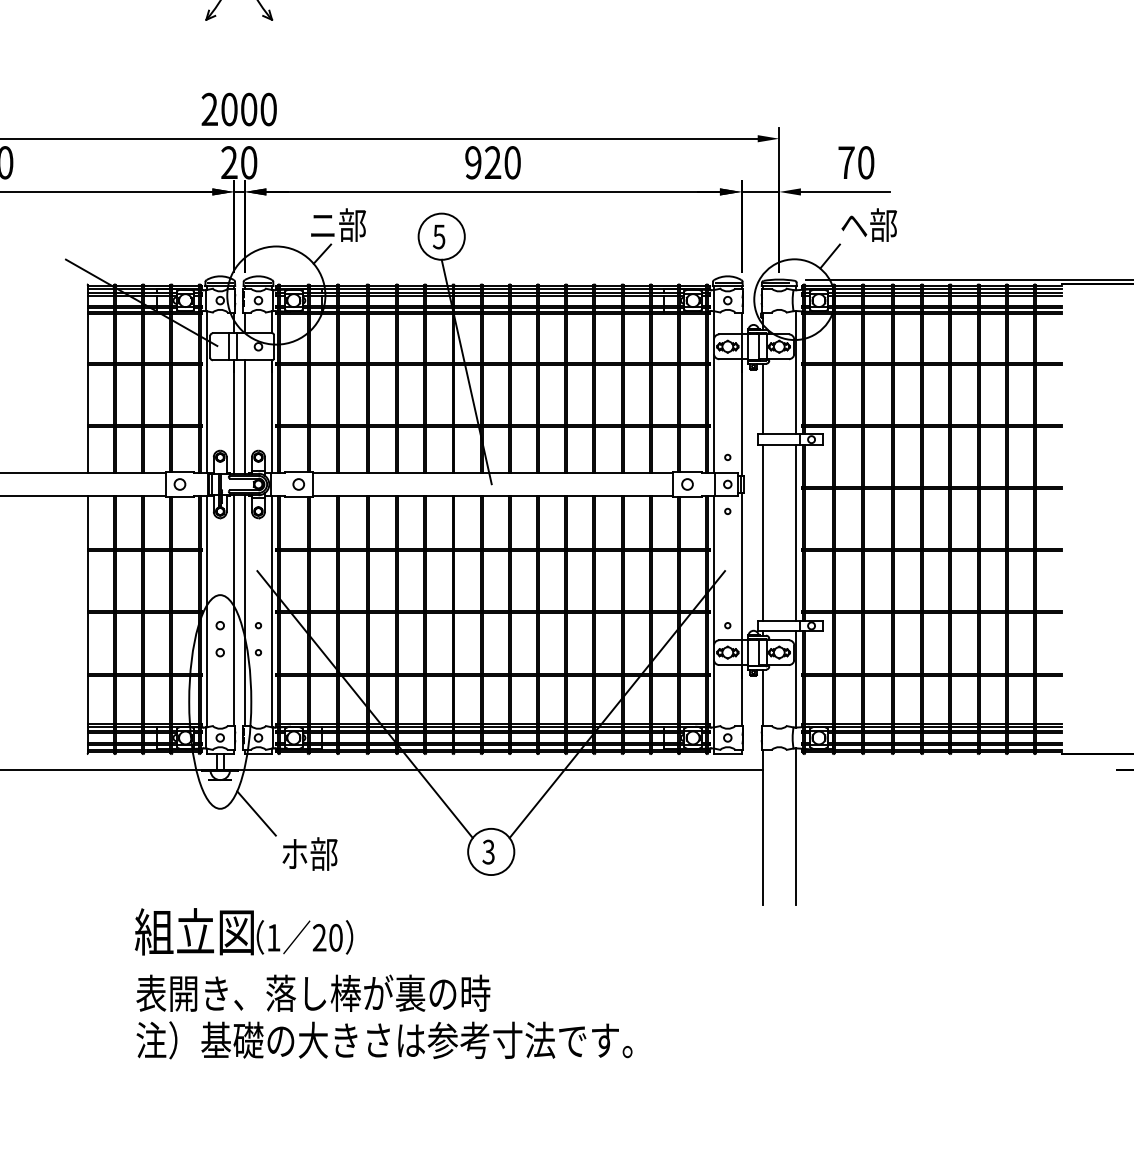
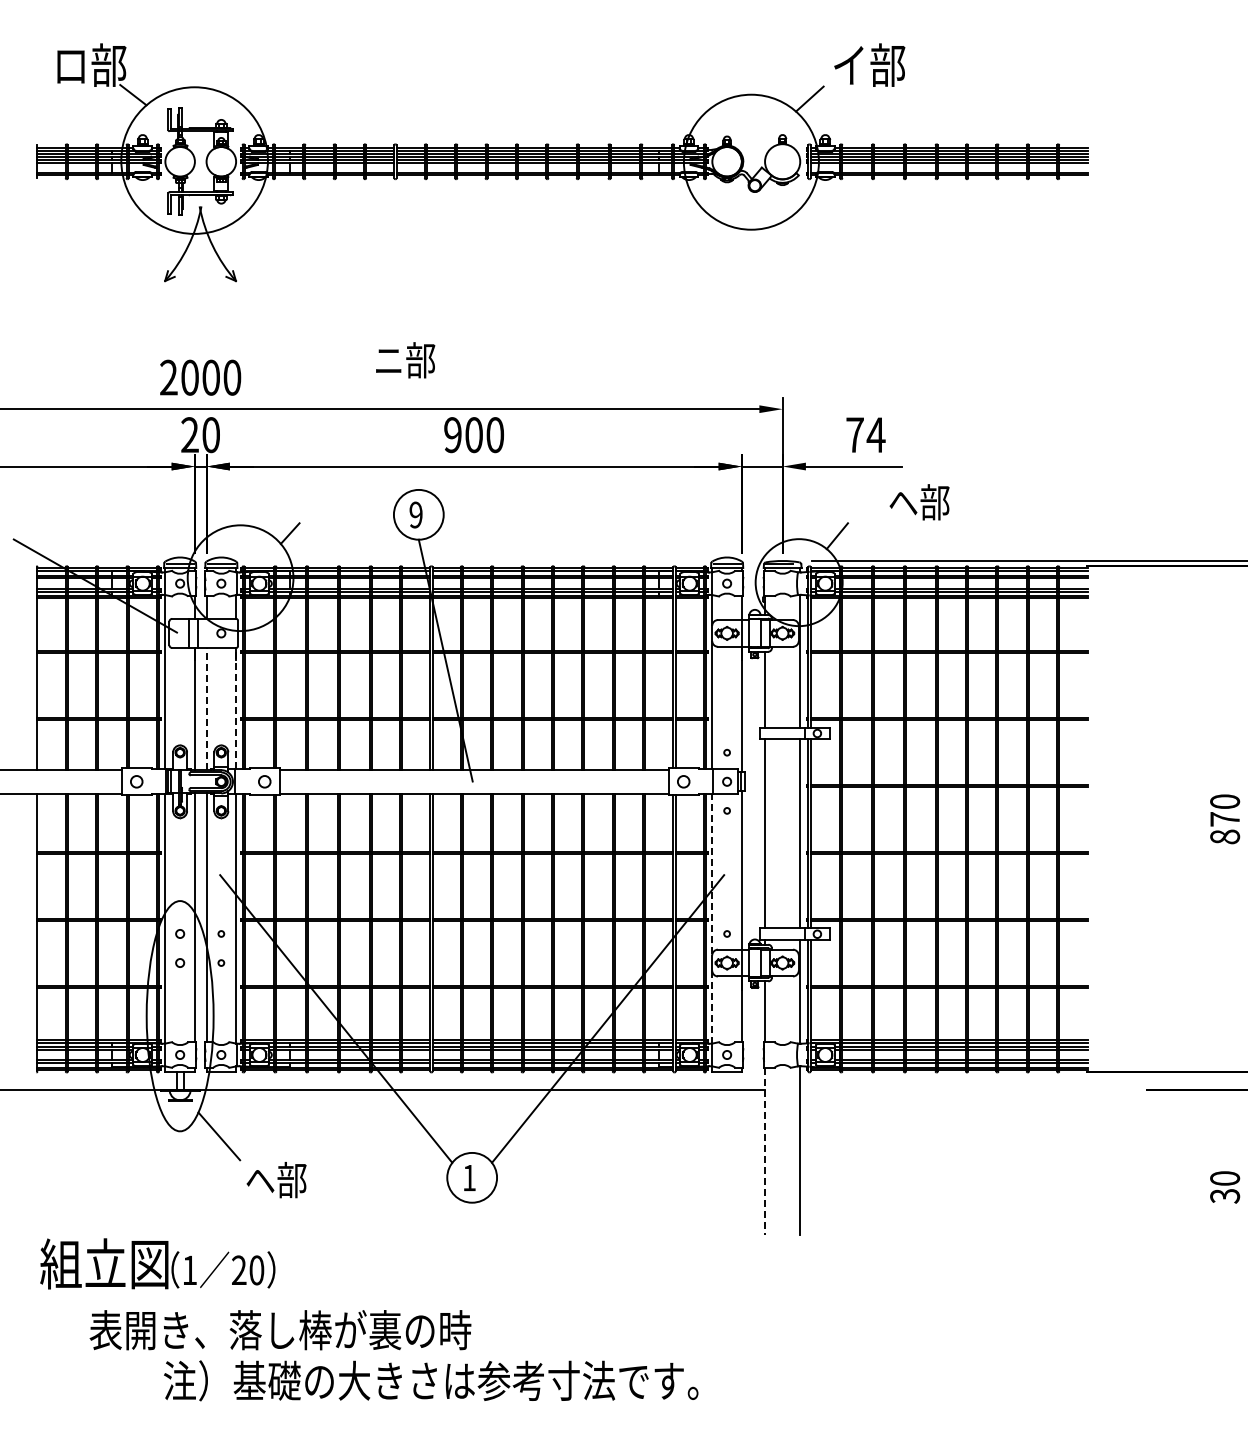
text: (492, 163) -> (473, 435), 920 -> 900
text: (865, 163) -> (875, 435), 70 -> 74
text: (338, 225) -> (405, 360), moved
text: (869, 225) -> (919, 502), moved
text: (438, 236) -> (415, 514), 5 -> 9
line: (244, 416) -> (206, 708), solid -> dashed
line: (272, 416) -> (236, 708), solid -> dashed
line: (714, 570) -> (712, 874), solid -> dashed
line: (714, 693) -> (712, 1007), solid -> dashed
line: (763, 827) -> (765, 1151), solid -> dashed
text: (487, 851) -> (468, 1177), 3 -> 1
text: (294, 854) -> (260, 1180), ホ部 -> ヘ部
text: (243, 931) -> (157, 1263), moved
text: (384, 1040) -> (431, 1380), moved

